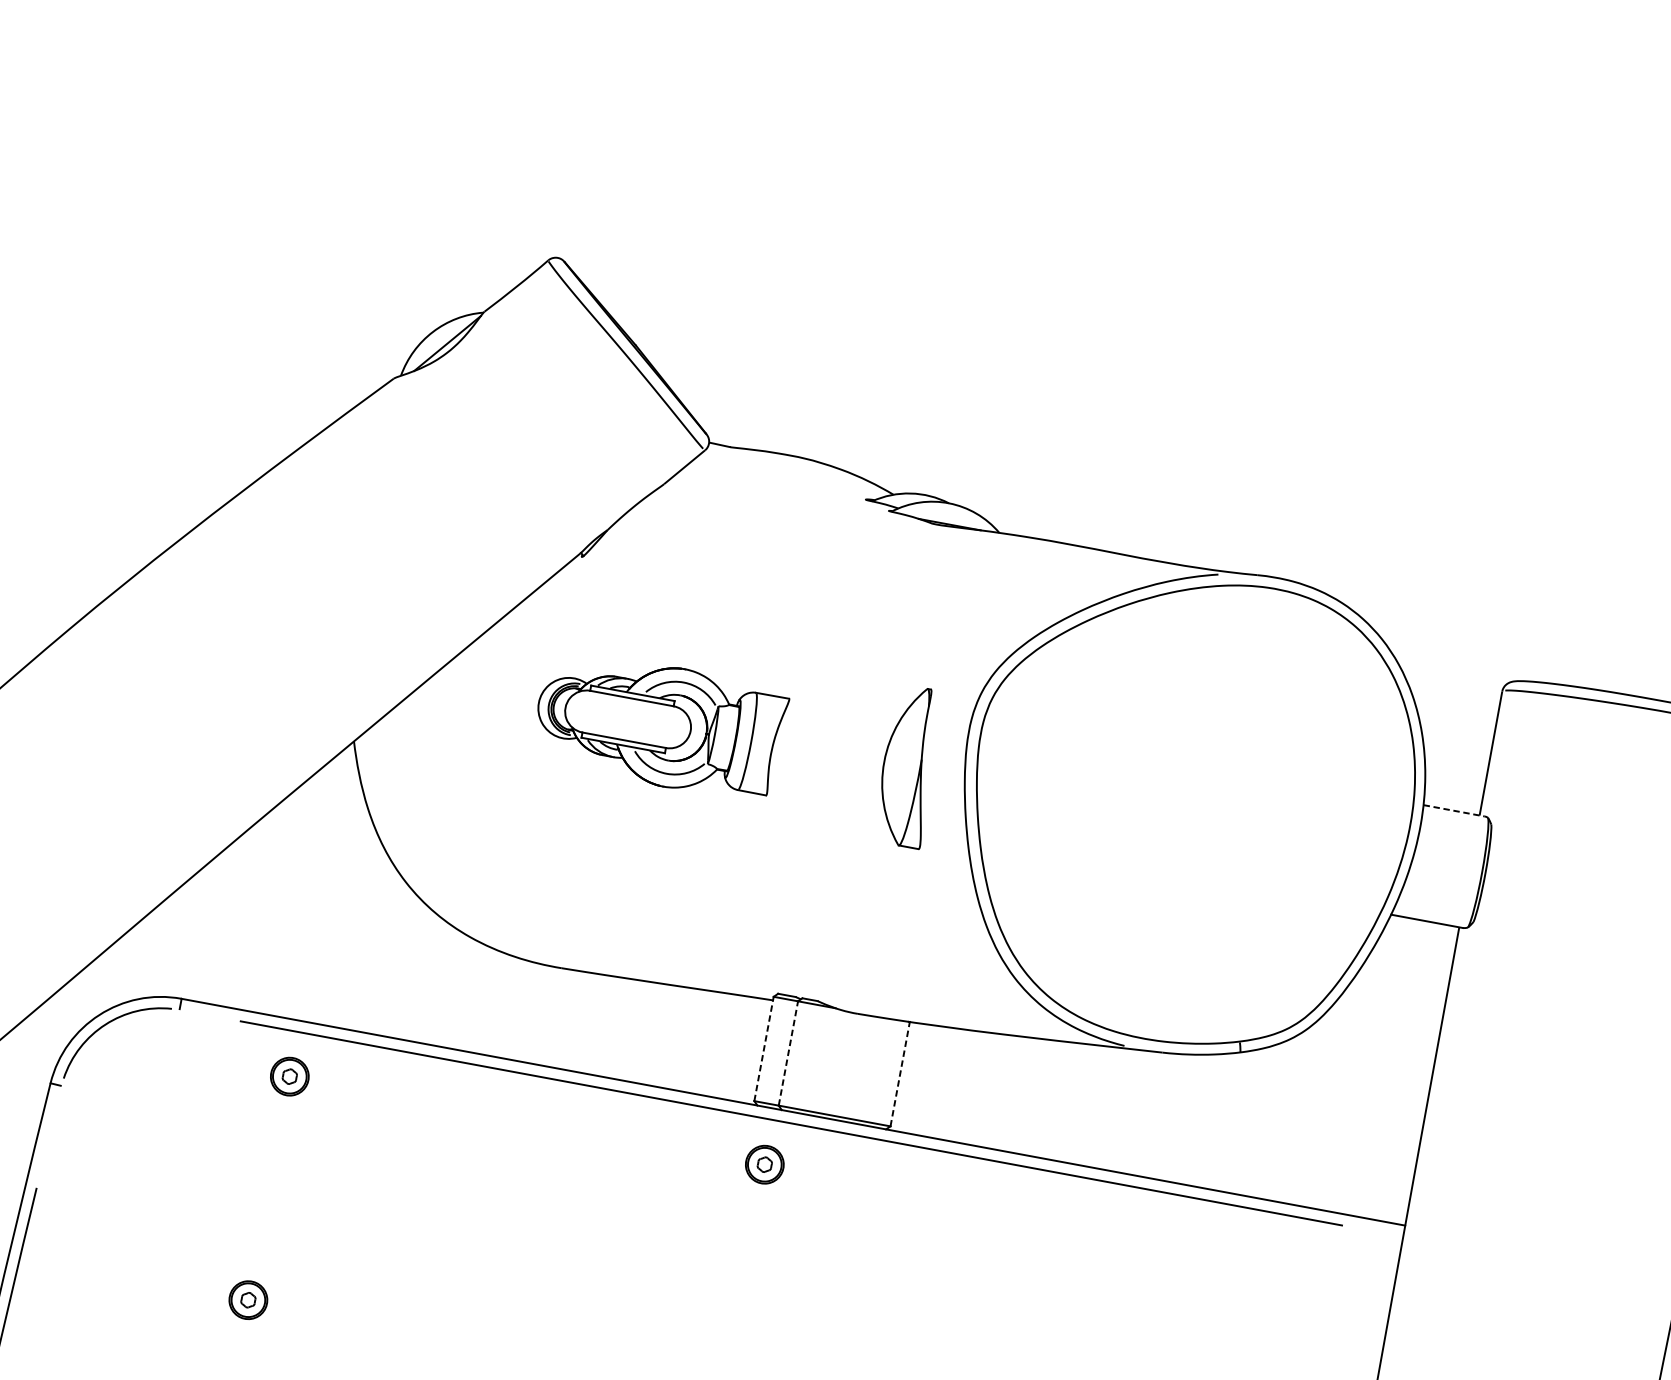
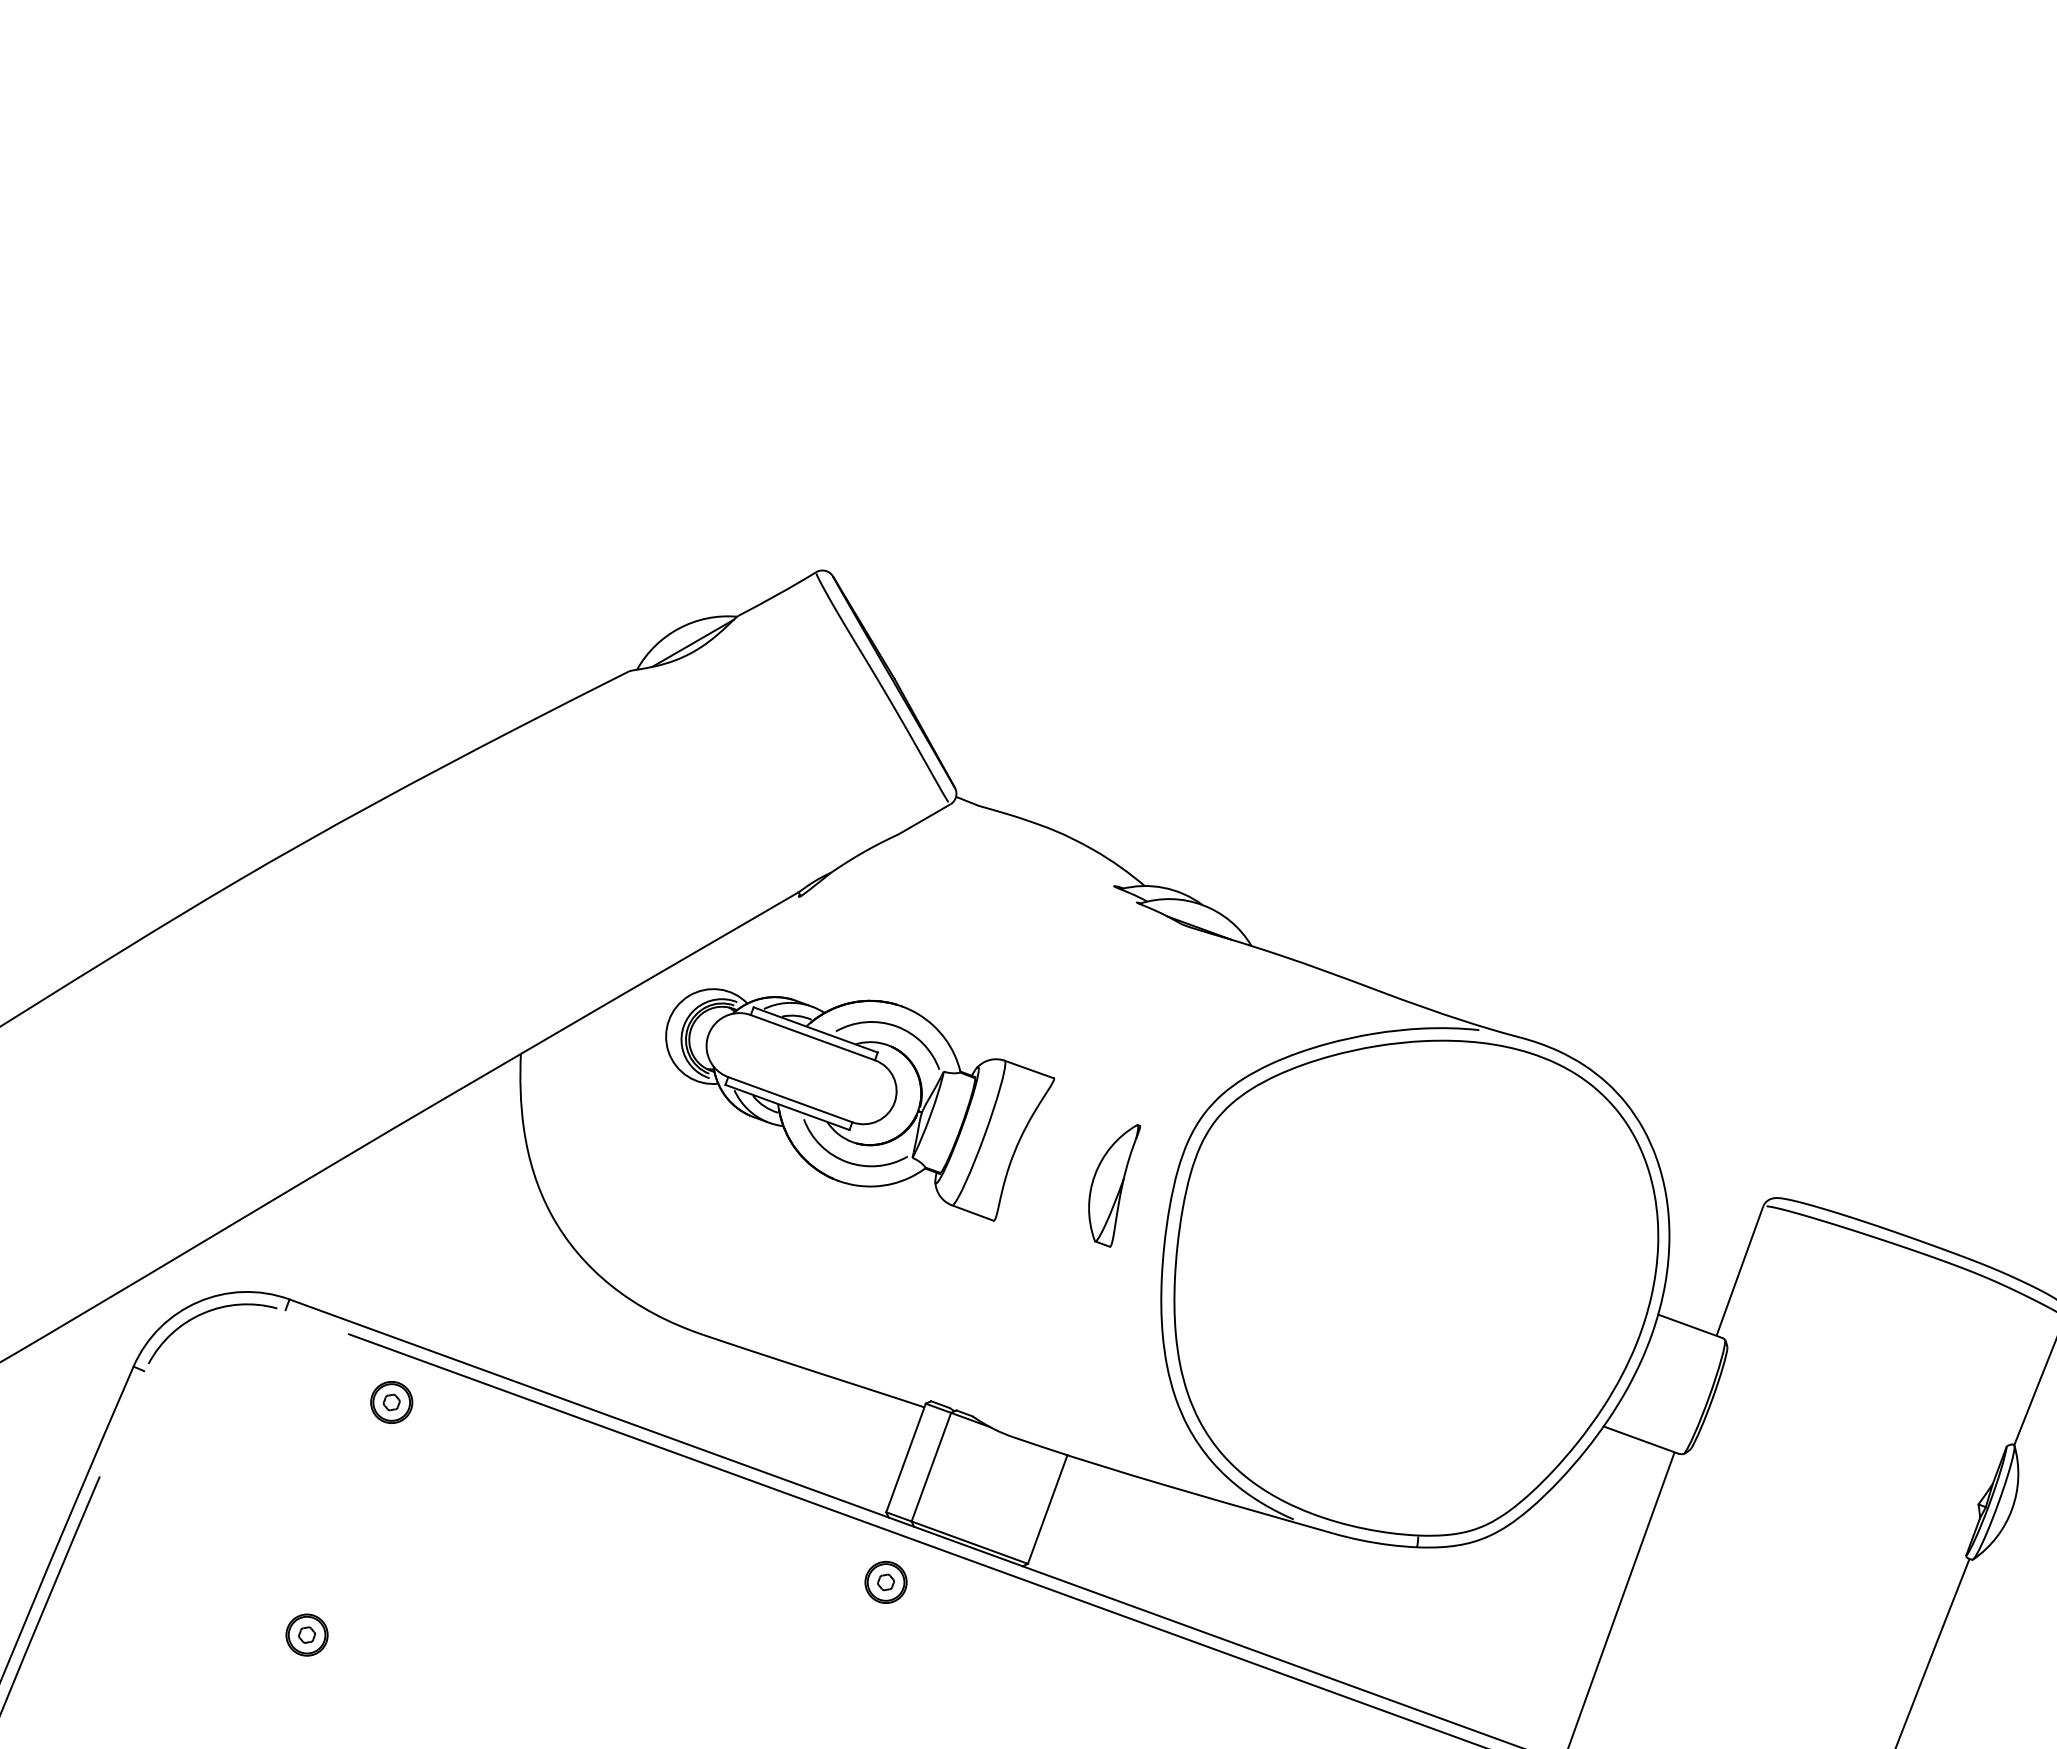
part: (669, 735) -> (860, 1104), size x1.43
part: (911, 770) -> (1114, 1185), size x0.71
line: (1454, 810) -> (1690, 1326), dashed -> solid
line: (764, 1048) -> (906, 1457), dashed -> solid
line: (788, 1053) -> (931, 1467), dashed -> solid
line: (899, 1074) -> (1047, 1509), dashed -> solid

